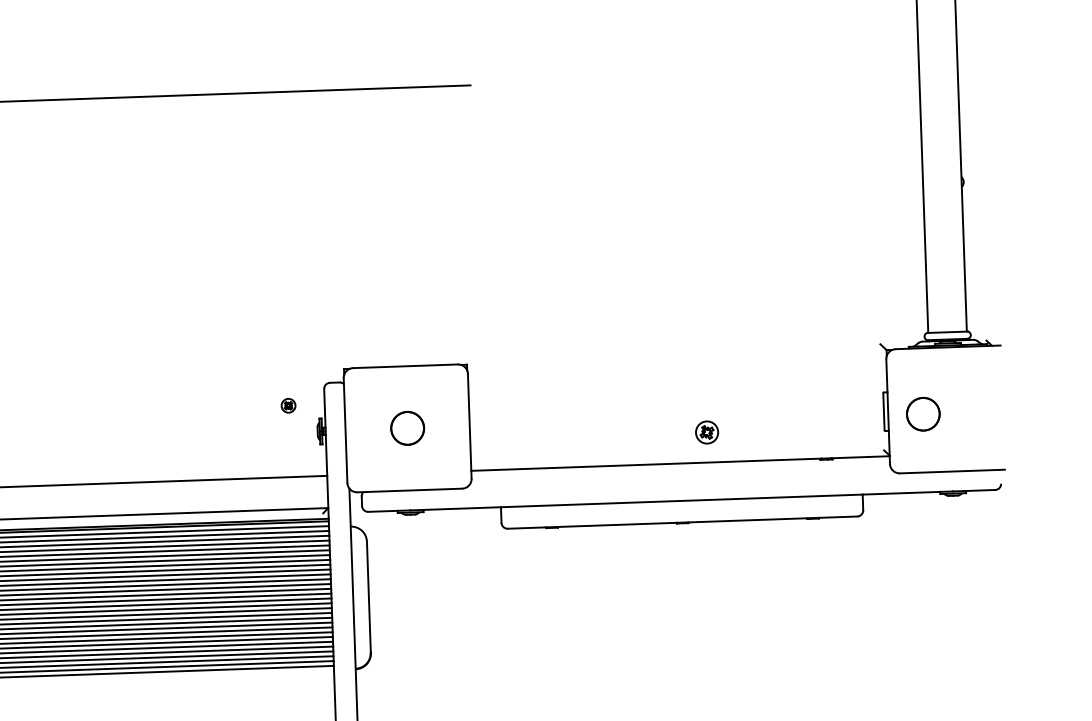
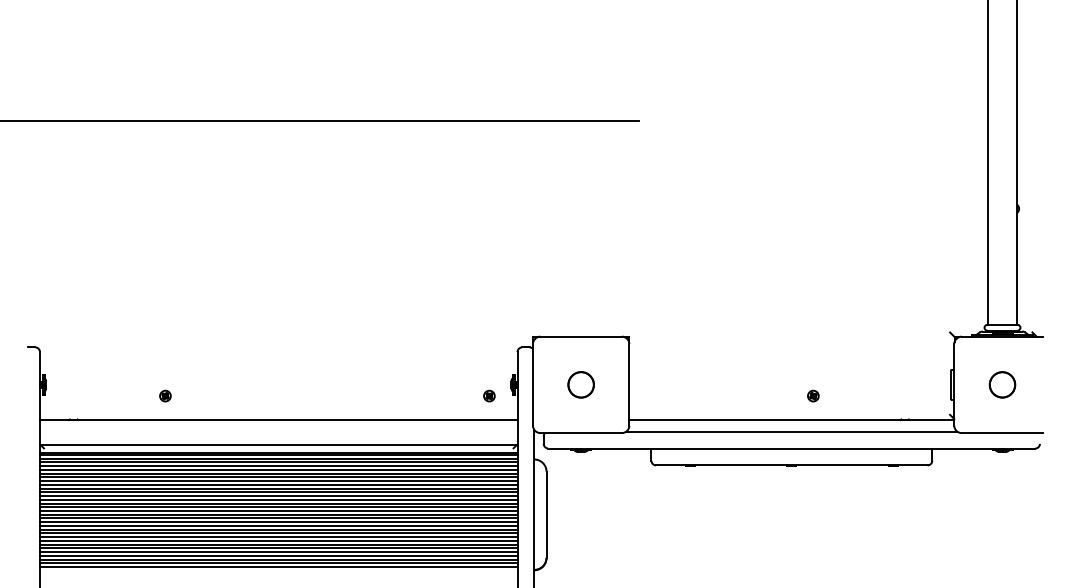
part: (288, 404) -> (489, 395), moved
part: (923, 413) -> (1002, 384), moved
part: (707, 431) -> (813, 395), size x0.62
line: (680, 478) -> (791, 431), added

